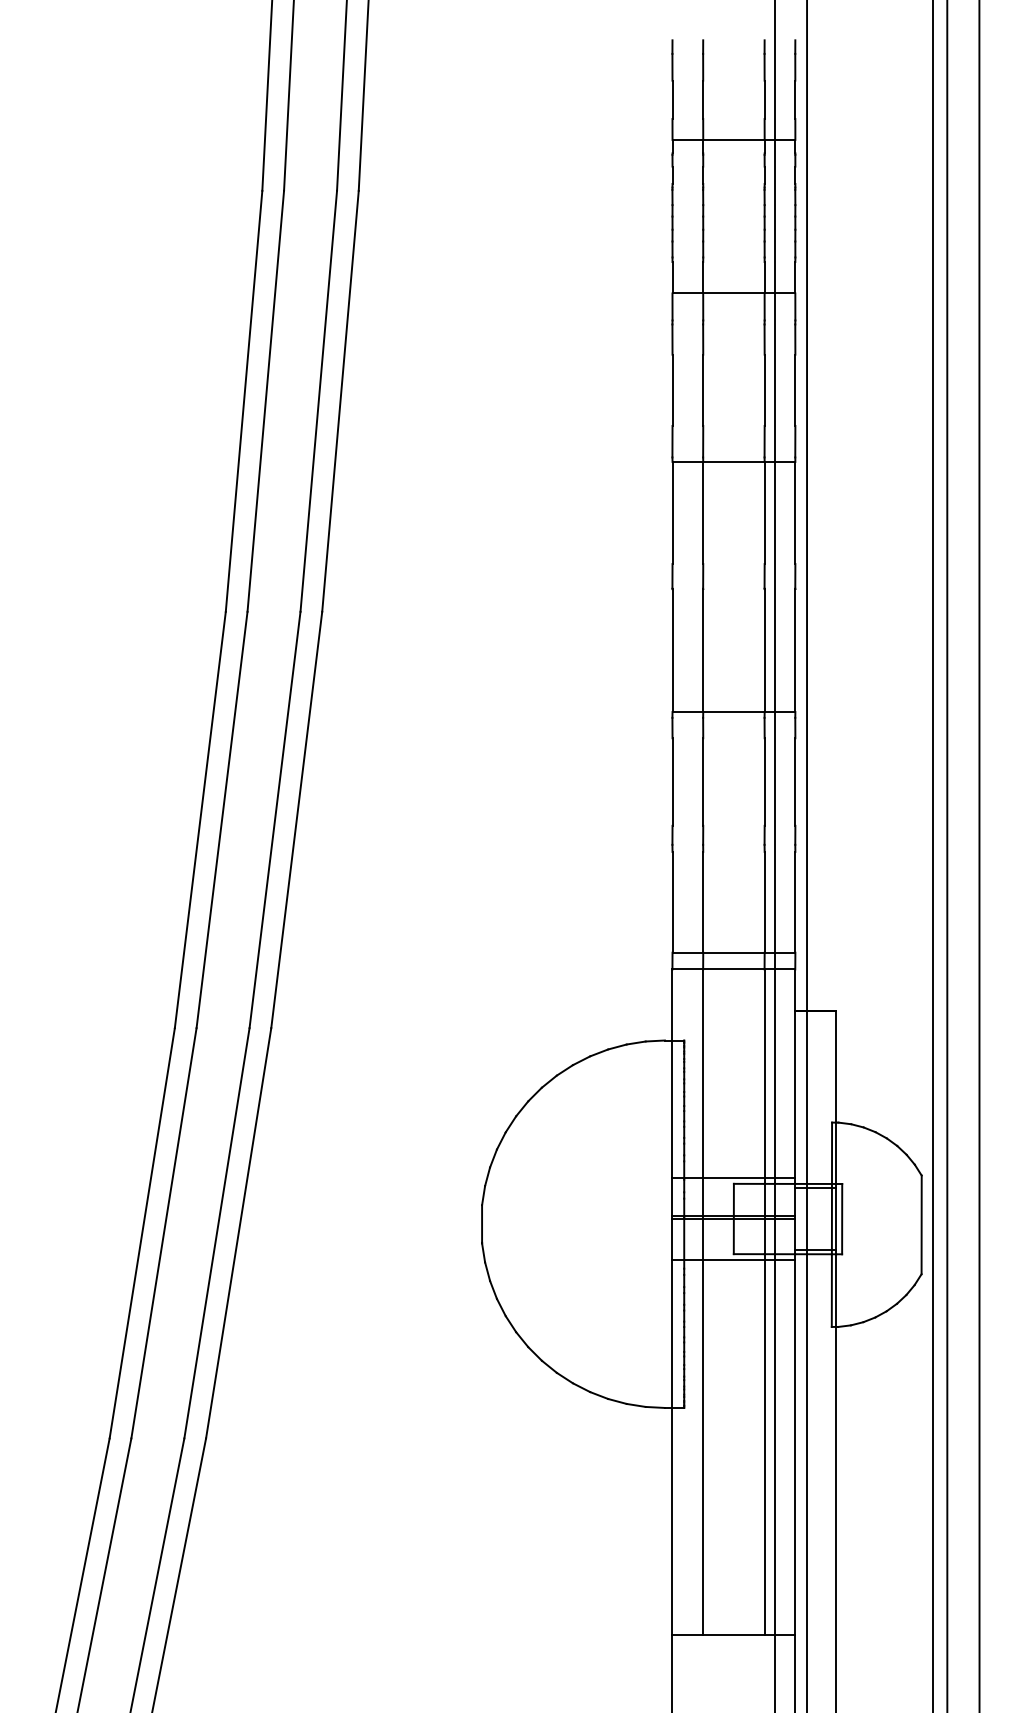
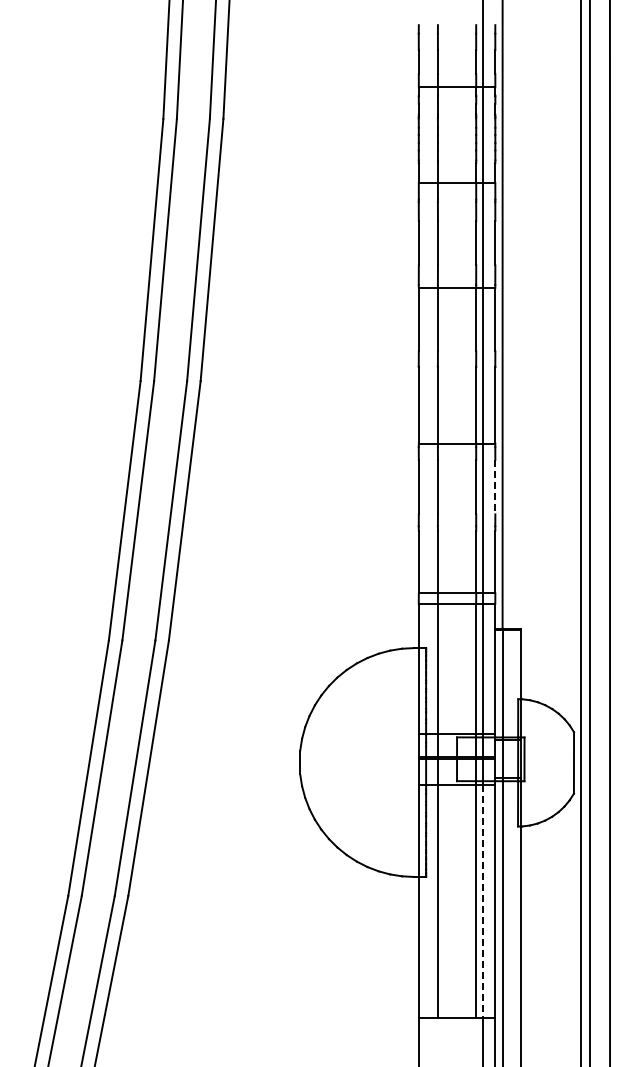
line: (795, 782) -> (495, 487), solid -> dashed
line: (774, 1447) -> (482, 901), solid -> dashed

